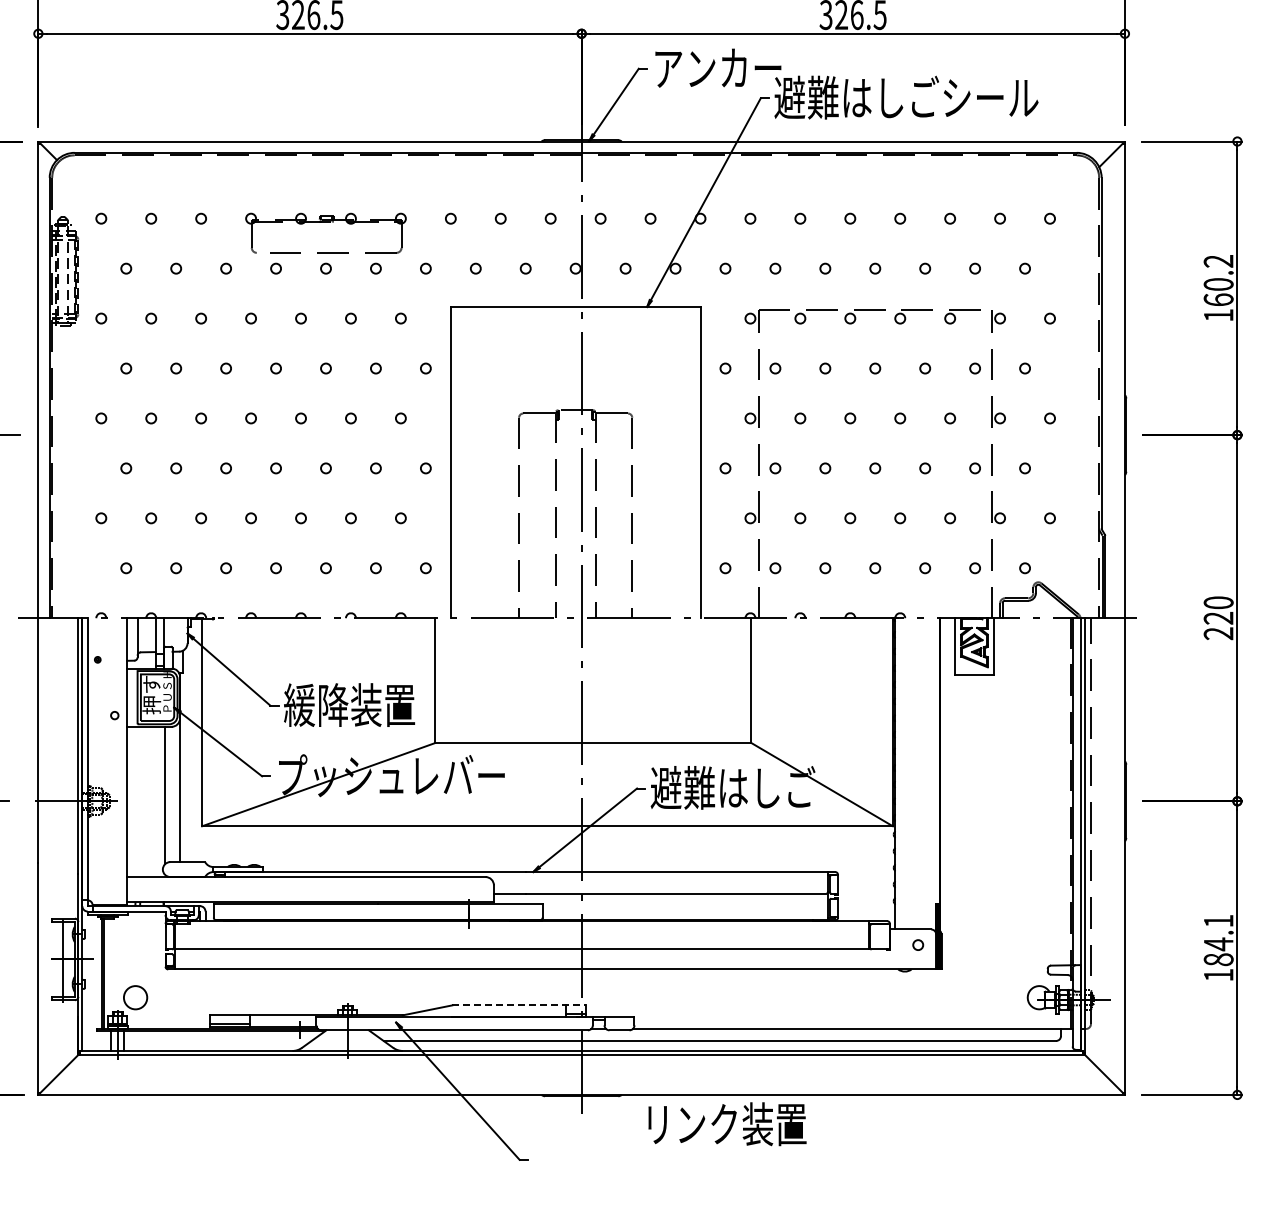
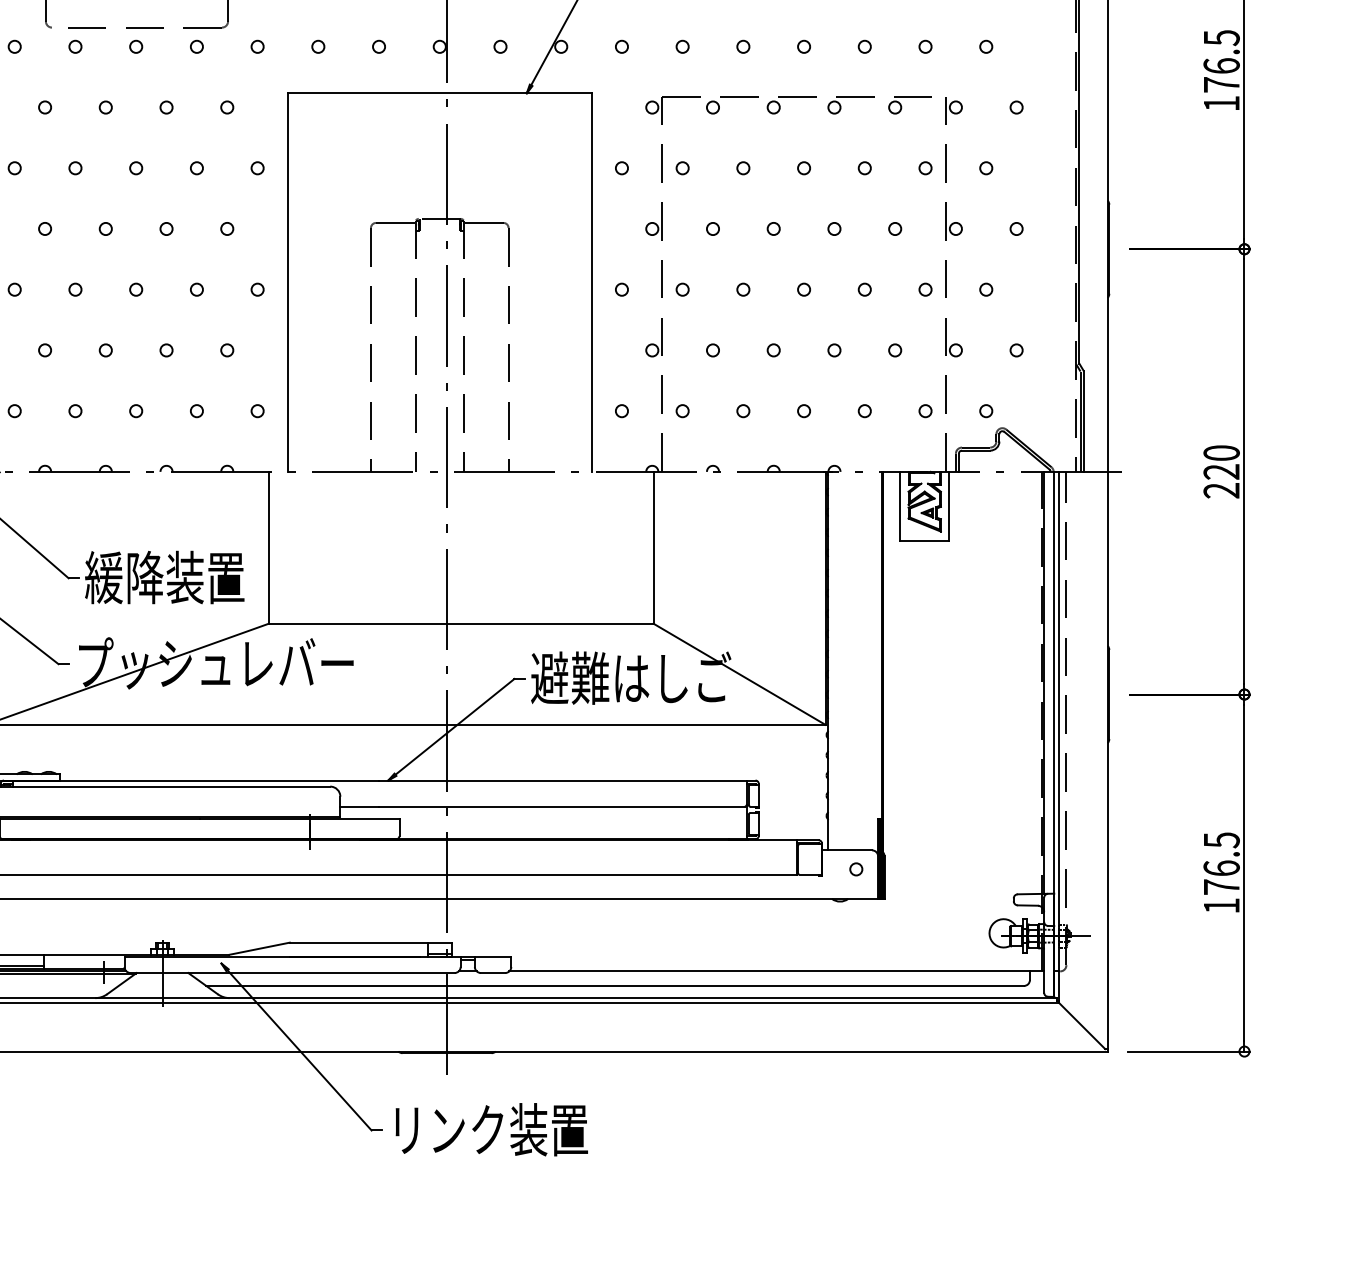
text: (1218, 280) -> (1221, 61), 160.2 -> 176.5
text: (1218, 940) -> (1221, 863), 184.1 -> 176.5
line: (519, 1005) -> (371, 942), dashed -> solid
text: (727, 1124) -> (491, 1130), moved

